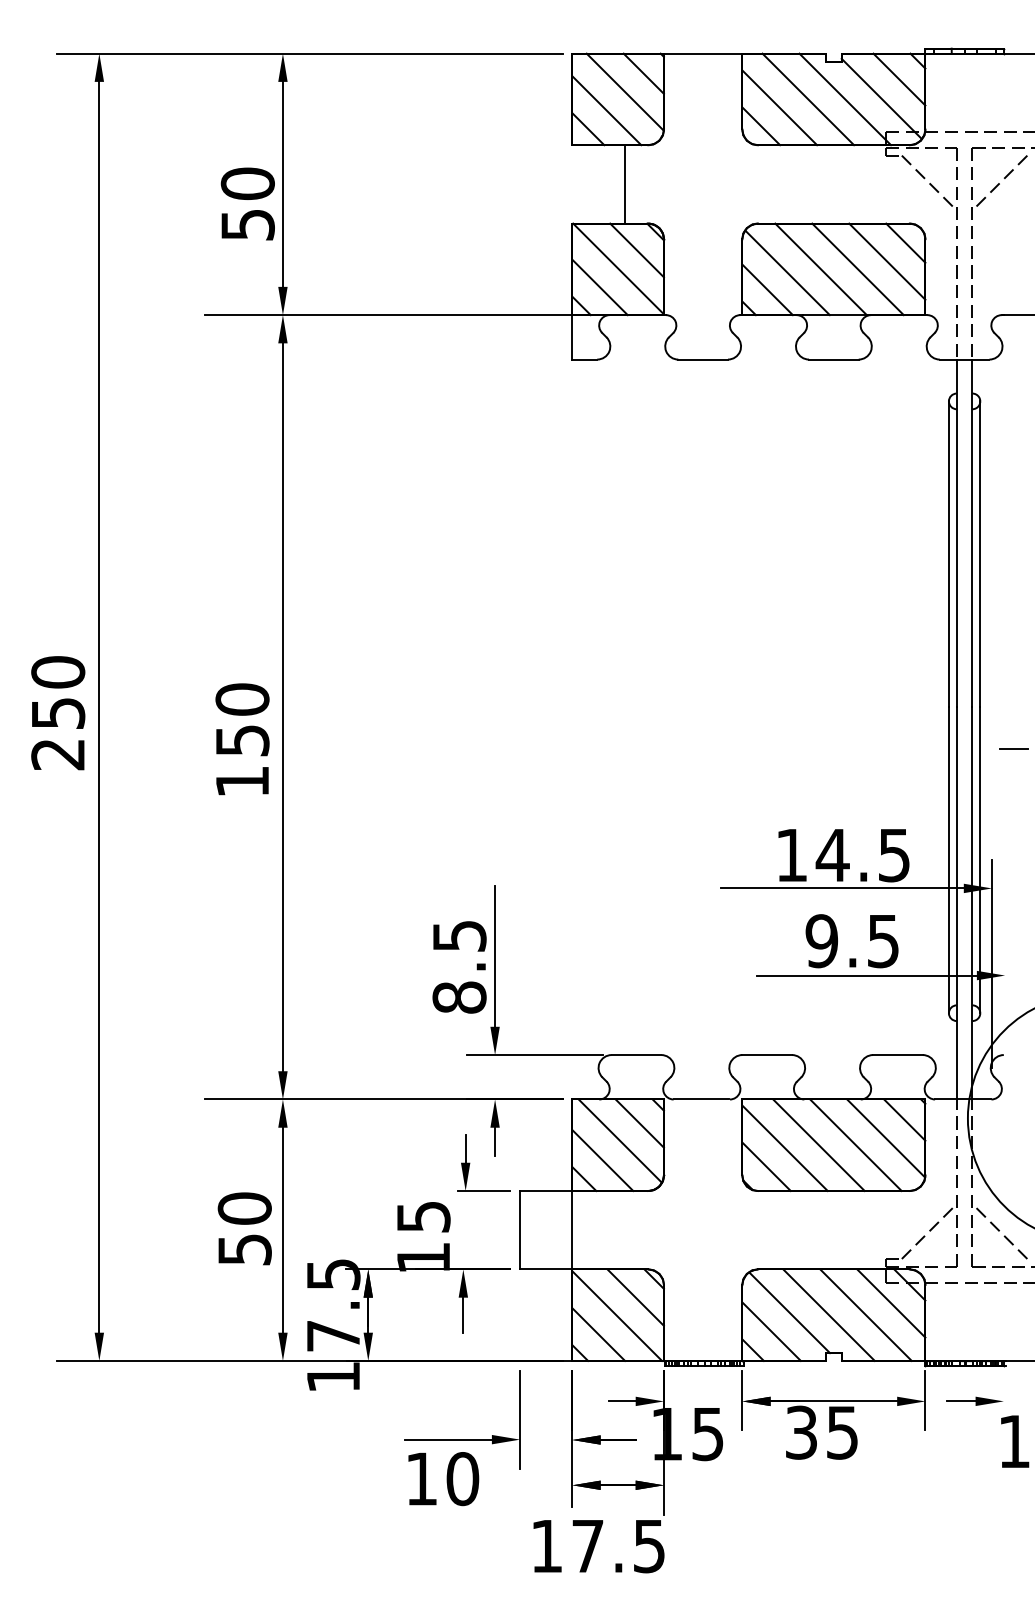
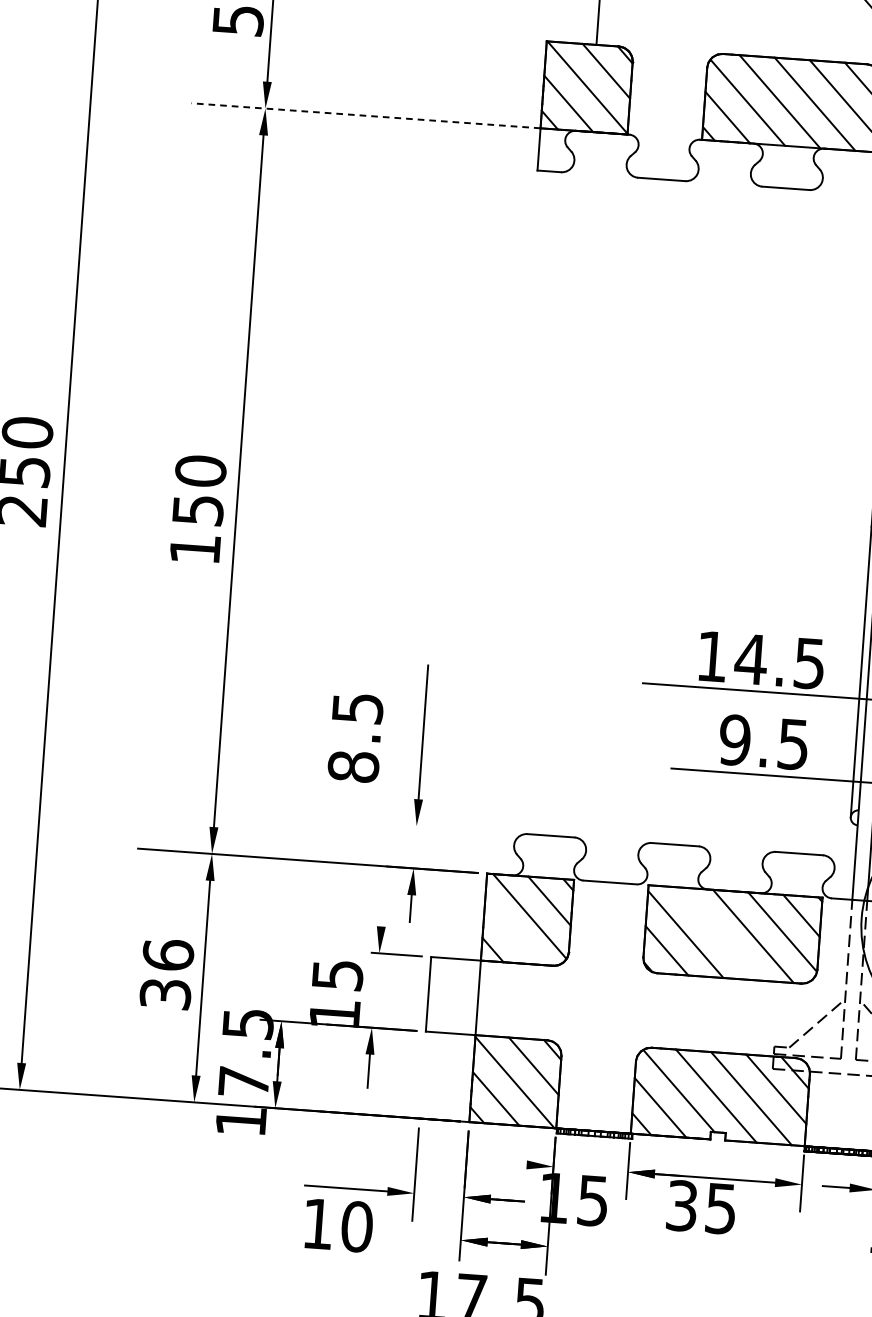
line: (388, 315) -> (365, 116), solid -> dashed
text: (459, 967) -> (355, 738), moved
line: (534, 1055) -> (454, 829), removed
line: (818, 1145) -> (717, 934), removed
line: (465, 1148) -> (382, 912), removed
line: (602, 1160) -> (511, 933), removed
text: (244, 1228) -> (166, 973), 50 -> 36
line: (621, 1401) -> (513, 1163), removed

